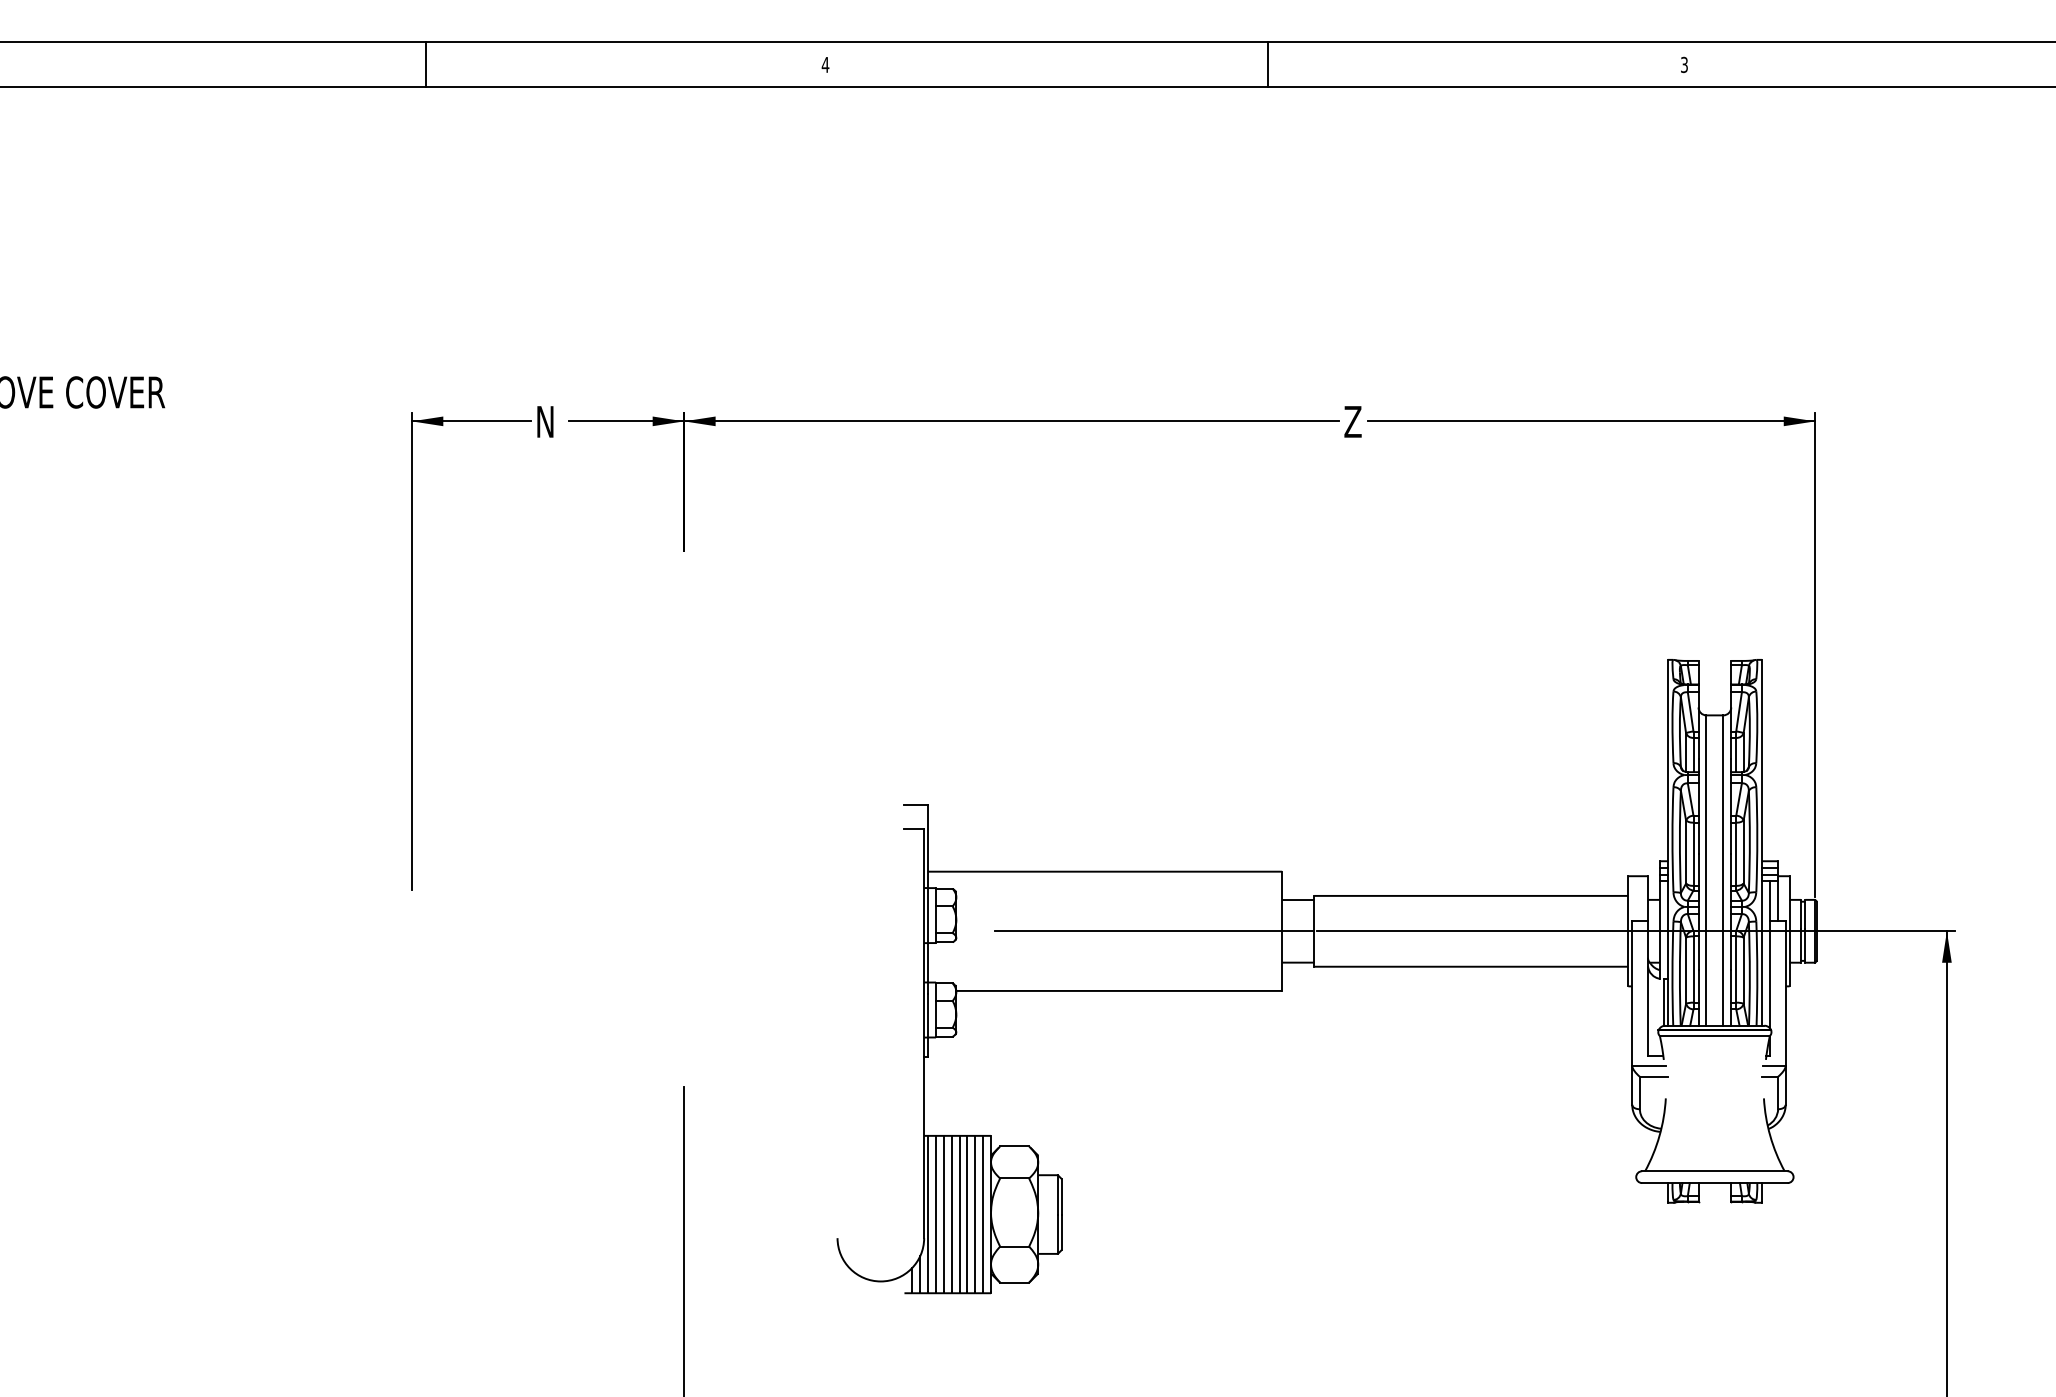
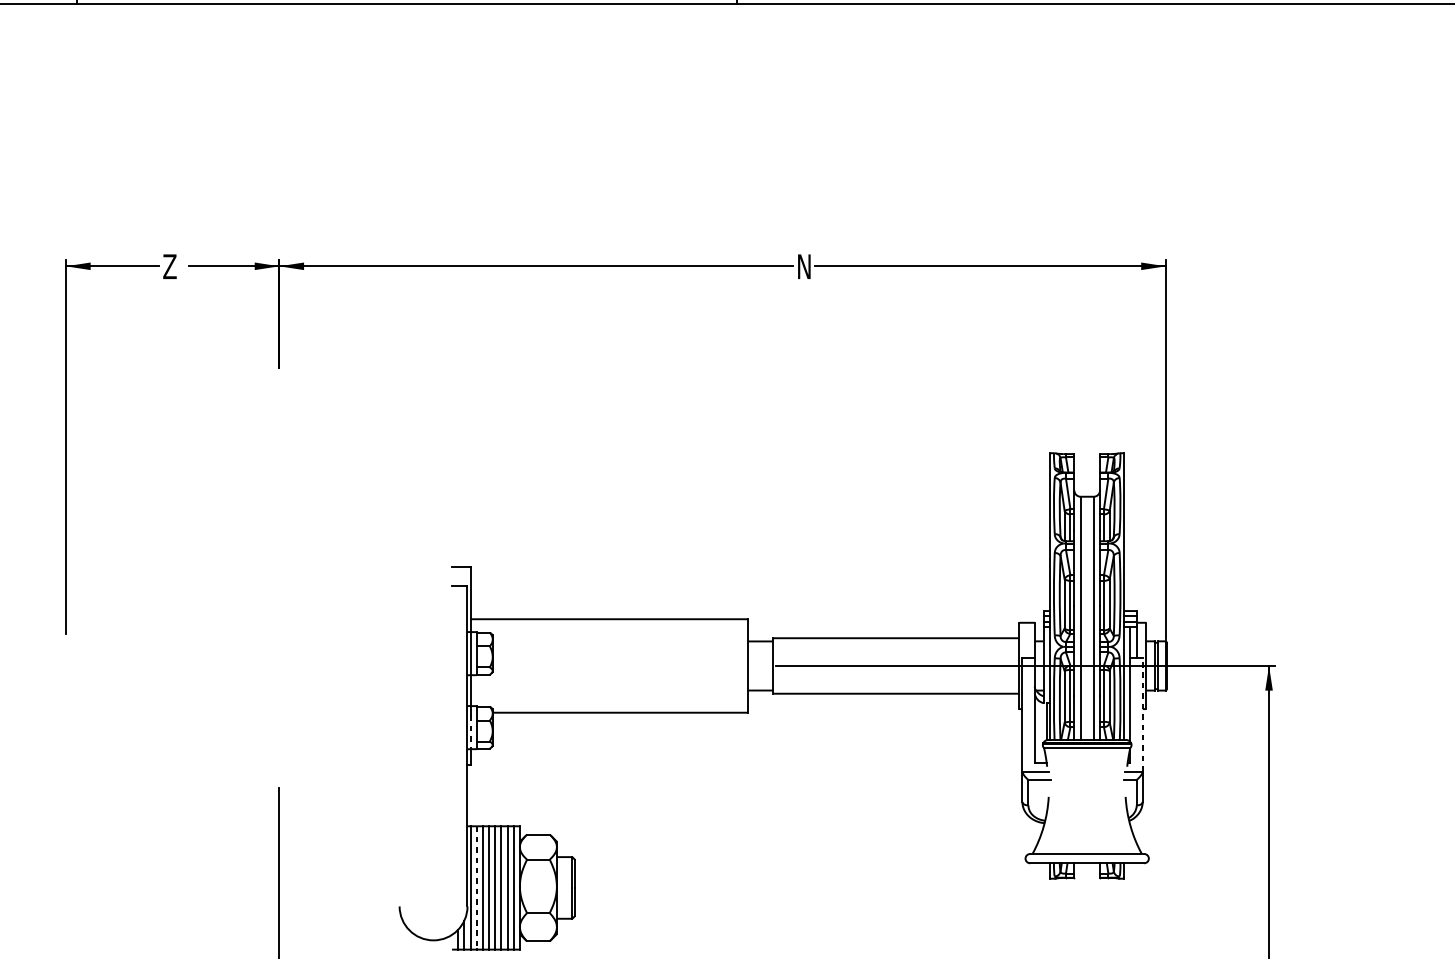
text: (544, 421) -> (169, 266), N -> Z
text: (1352, 421) -> (803, 266), Z -> N
line: (1154, 931) -> (648, 666), removed
line: (1785, 993) -> (1142, 714), solid -> dashed
line: (928, 1015) -> (470, 731), solid -> dashed
line: (935, 1214) -> (476, 887), solid -> dashed

